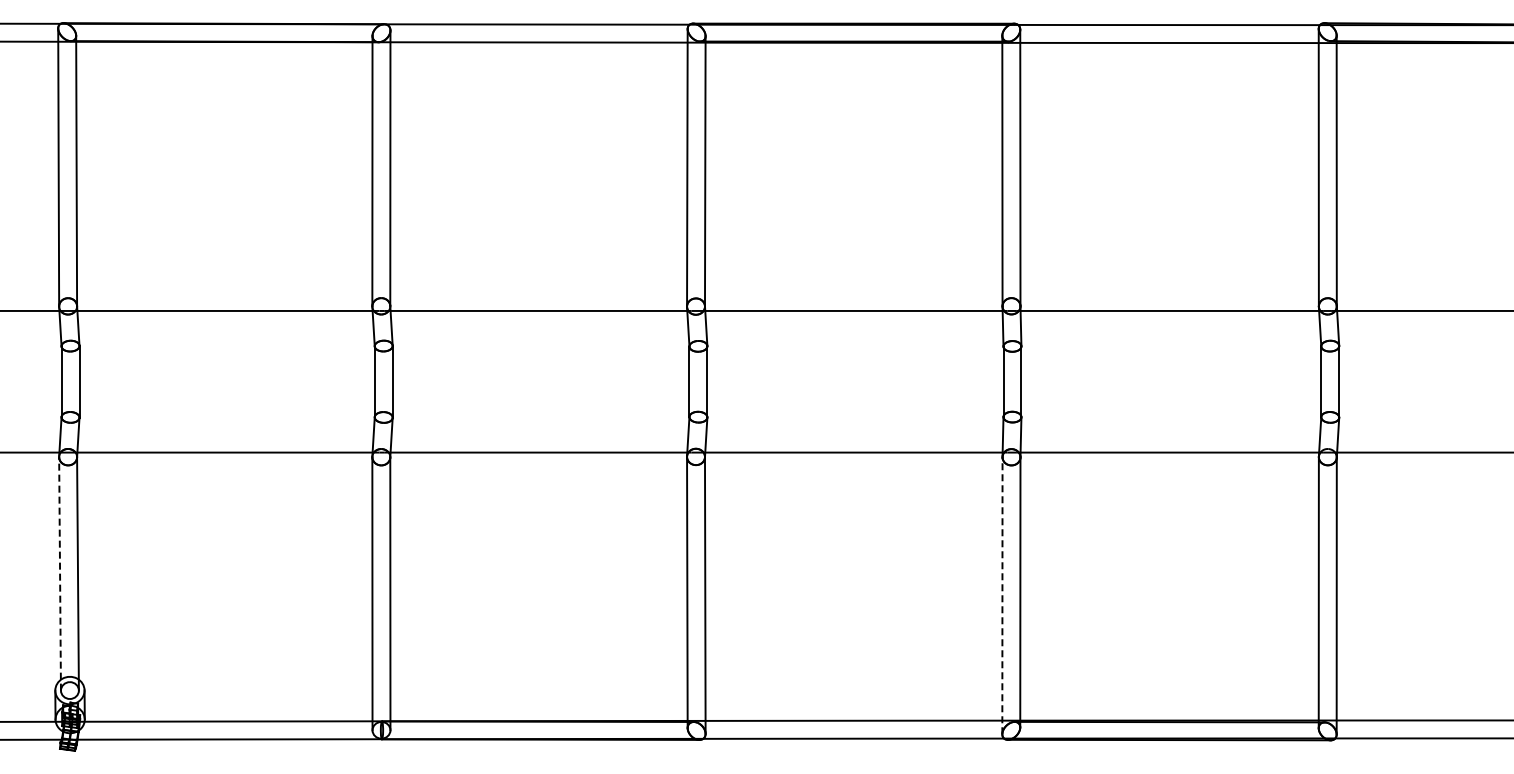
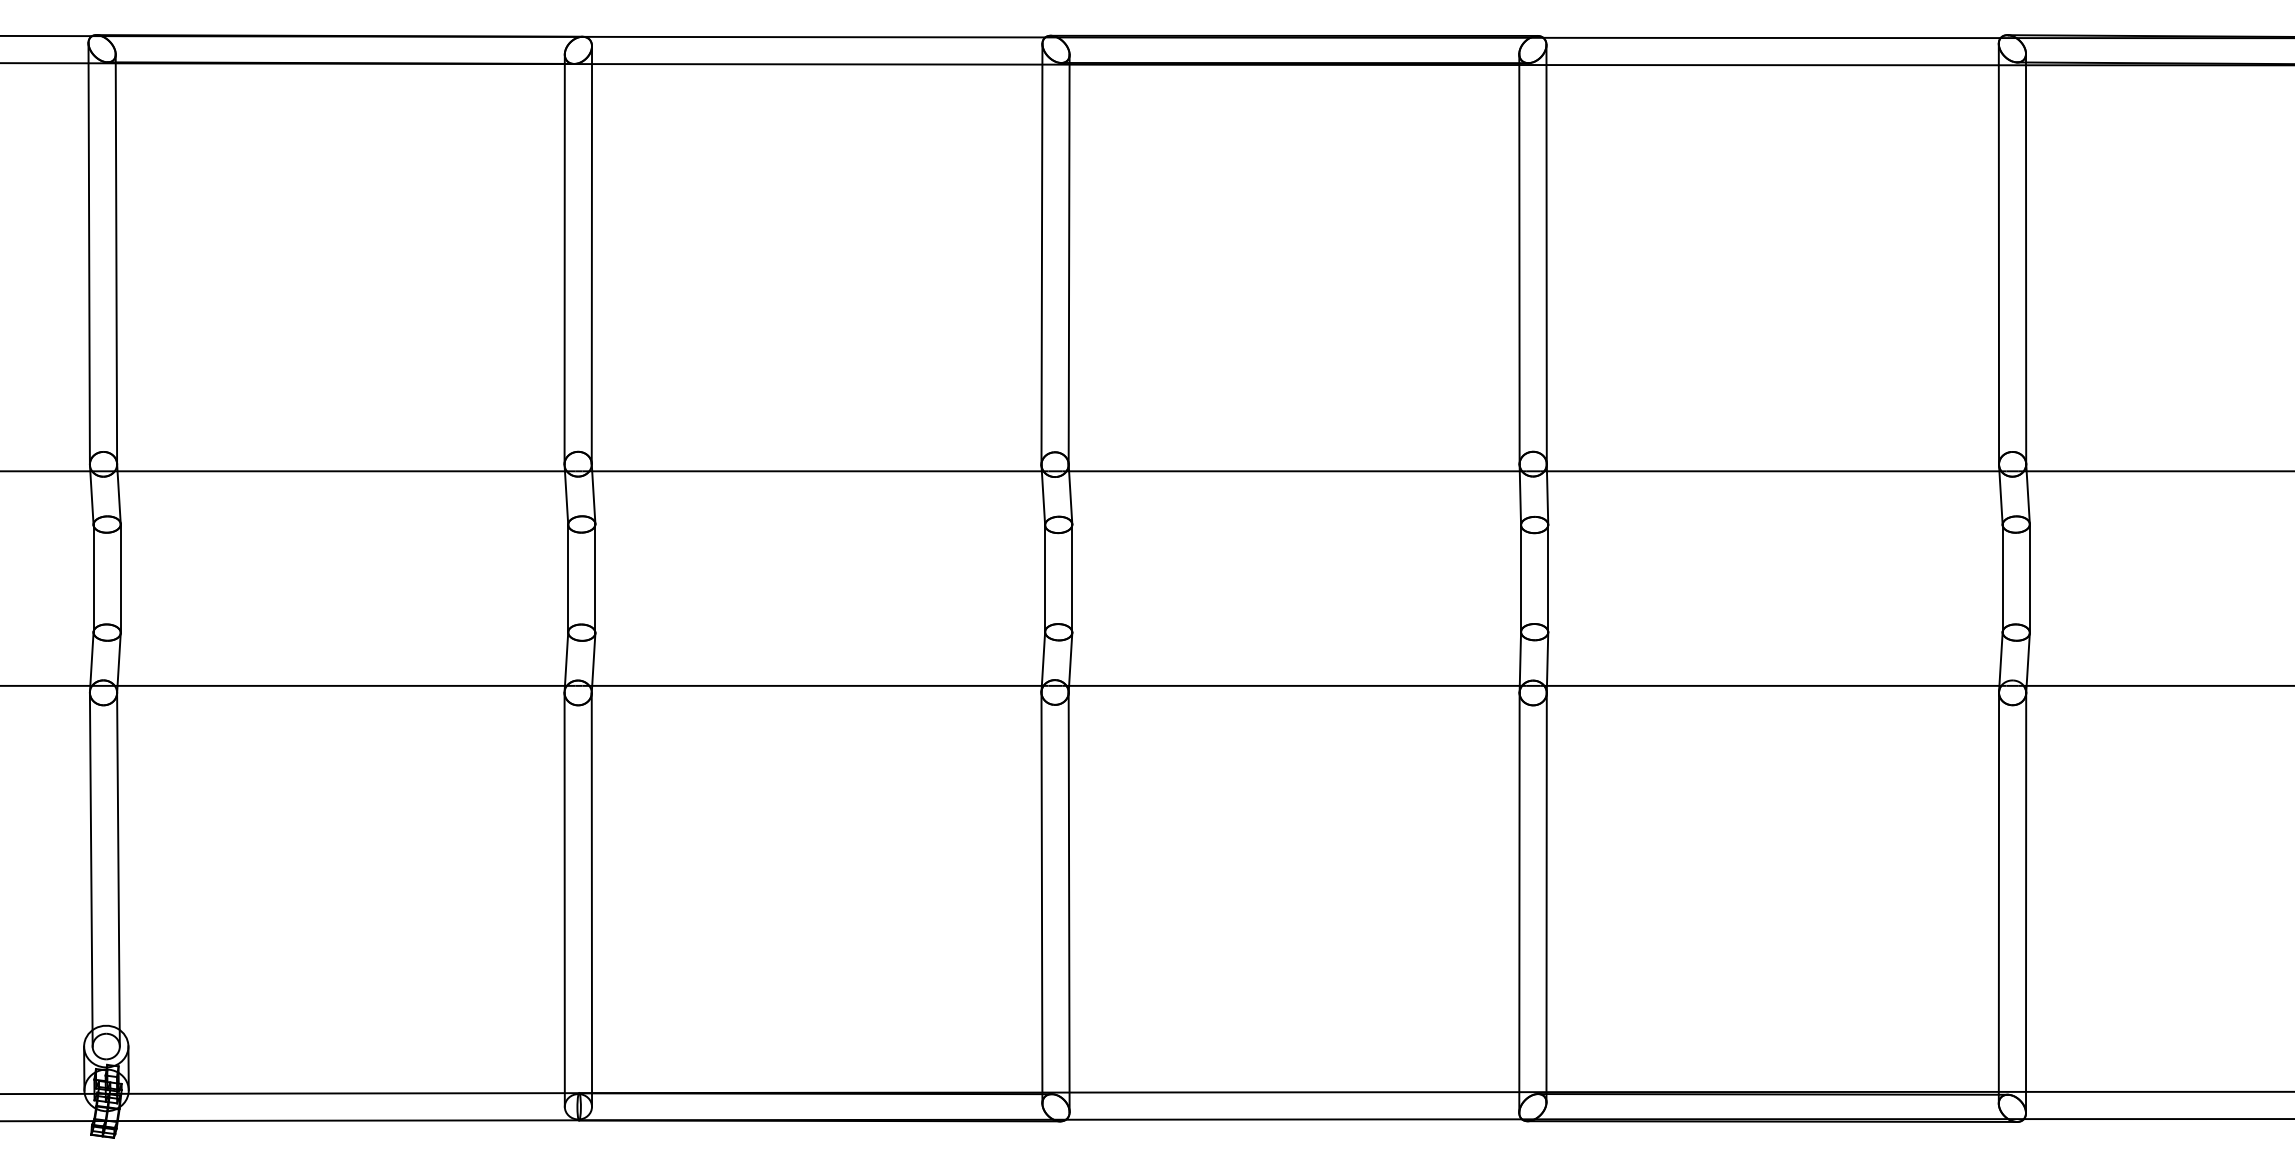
line: (60, 573) -> (91, 869), dashed -> solid
line: (1002, 595) -> (1519, 902), dashed -> solid

